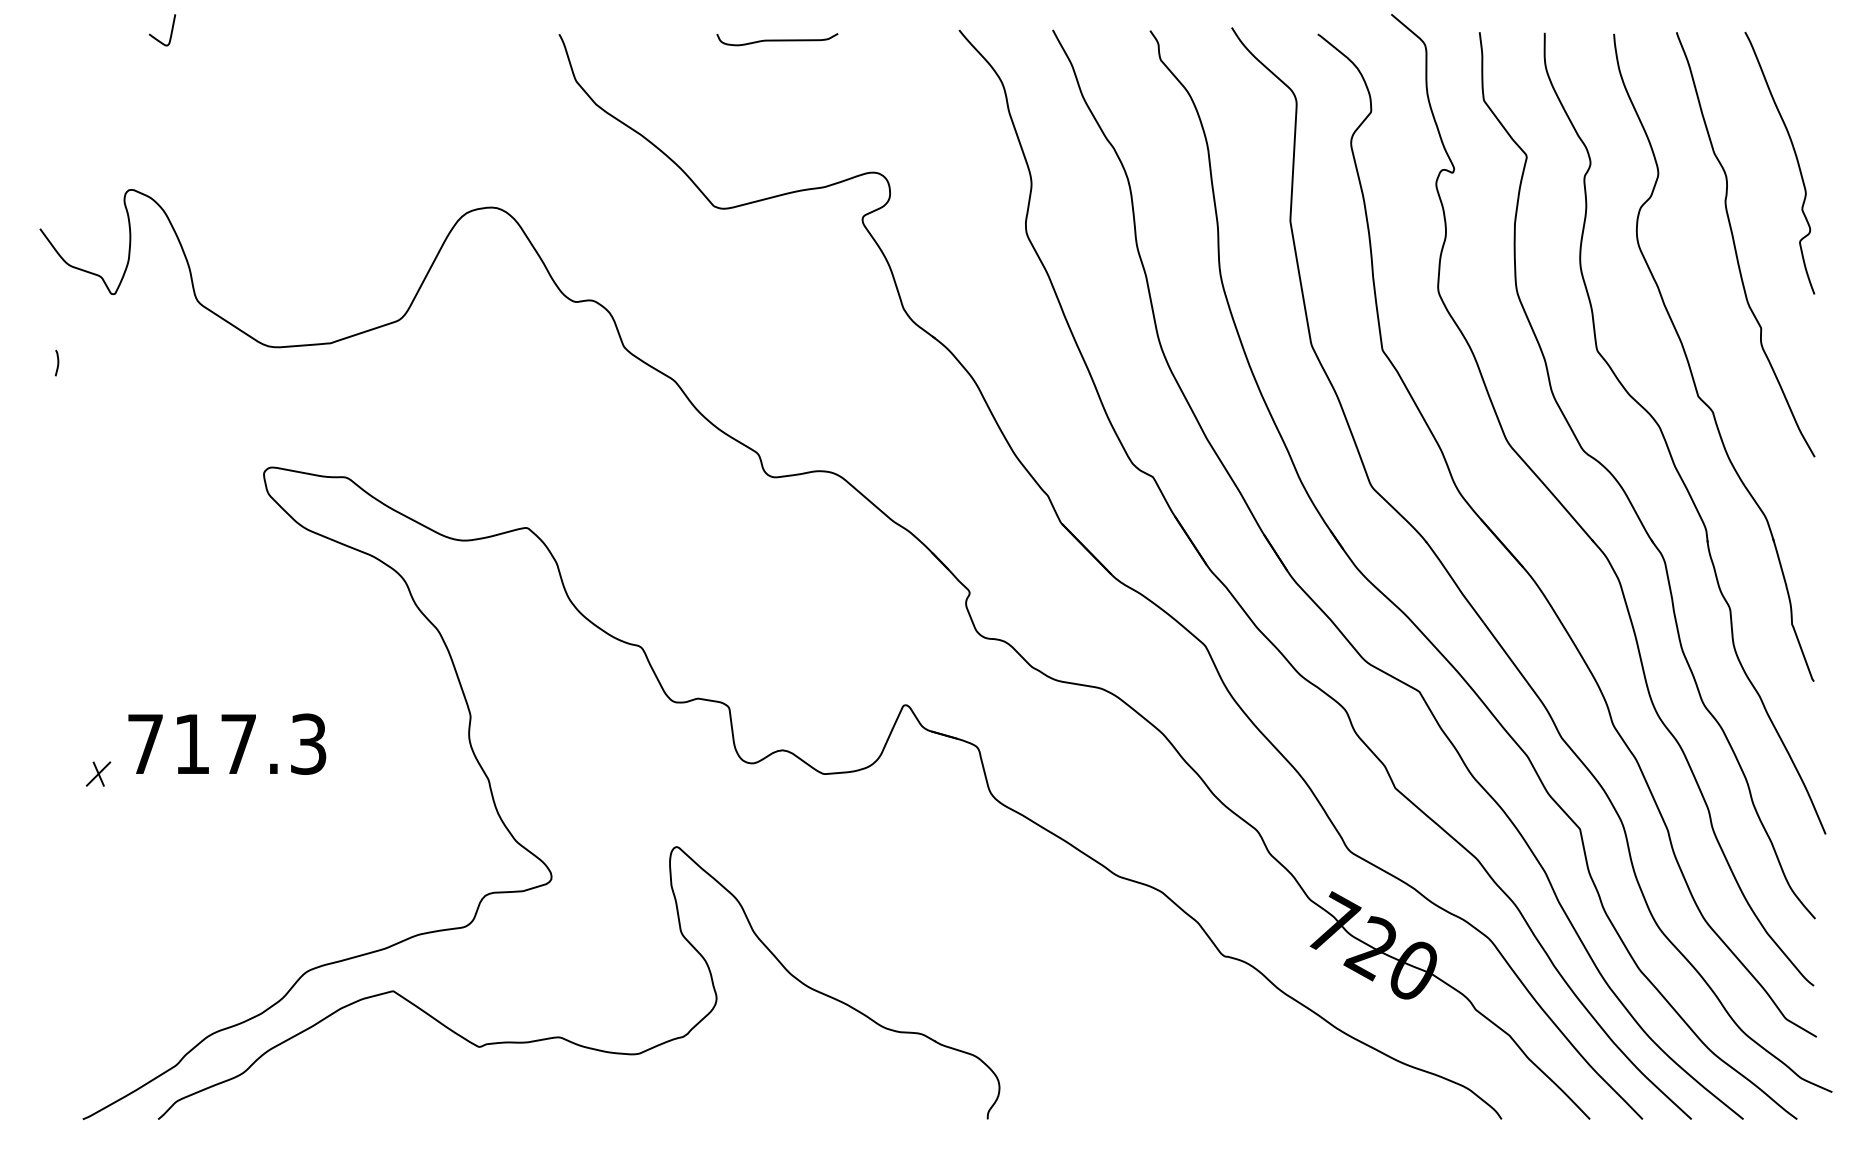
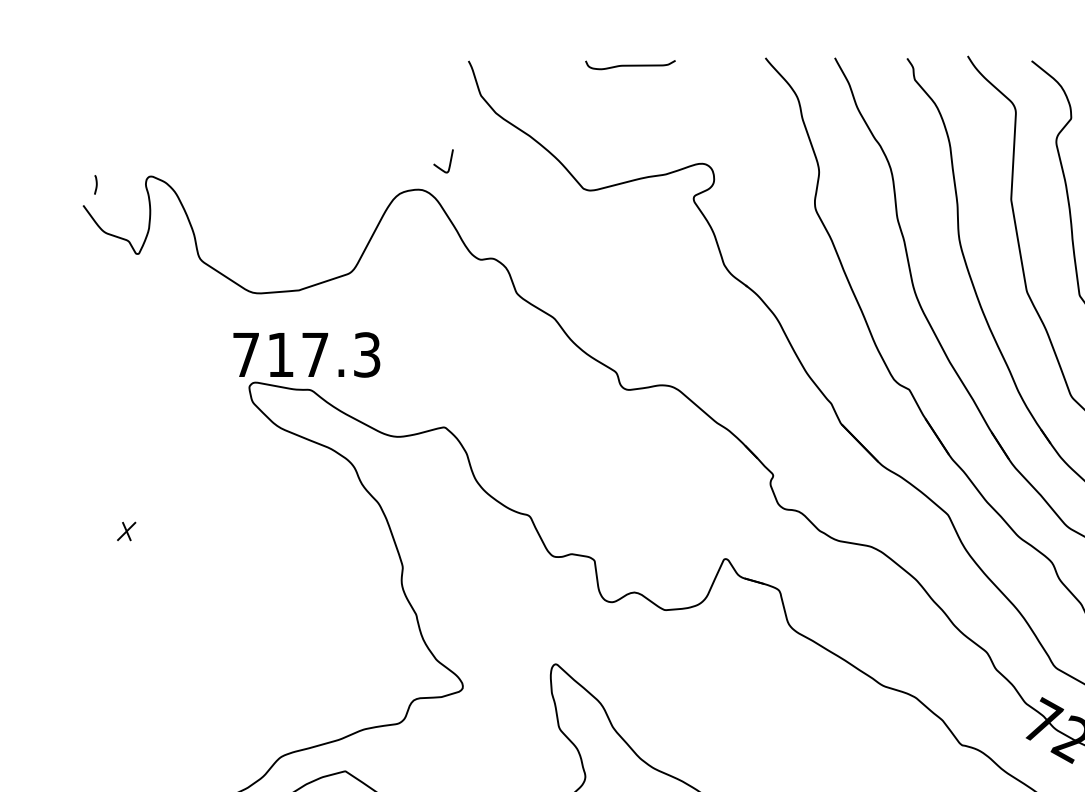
curve: (170, 32) -> (449, 162), moved
curve: (57, 363) -> (96, 185), moved
text: (227, 743) -> (306, 354), moved
part: (98, 773) -> (126, 531), moved

